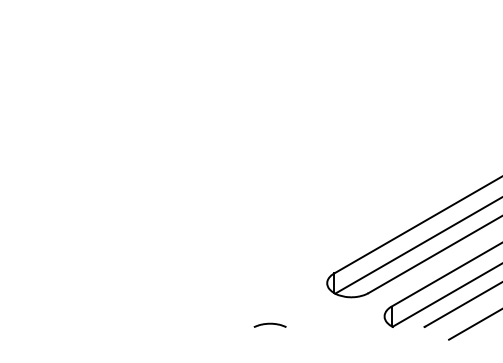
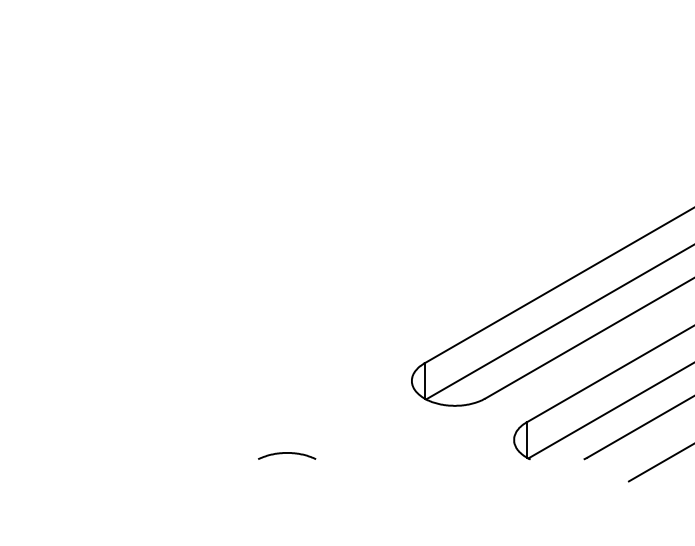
curve: (269, 324) -> (285, 454), moved

